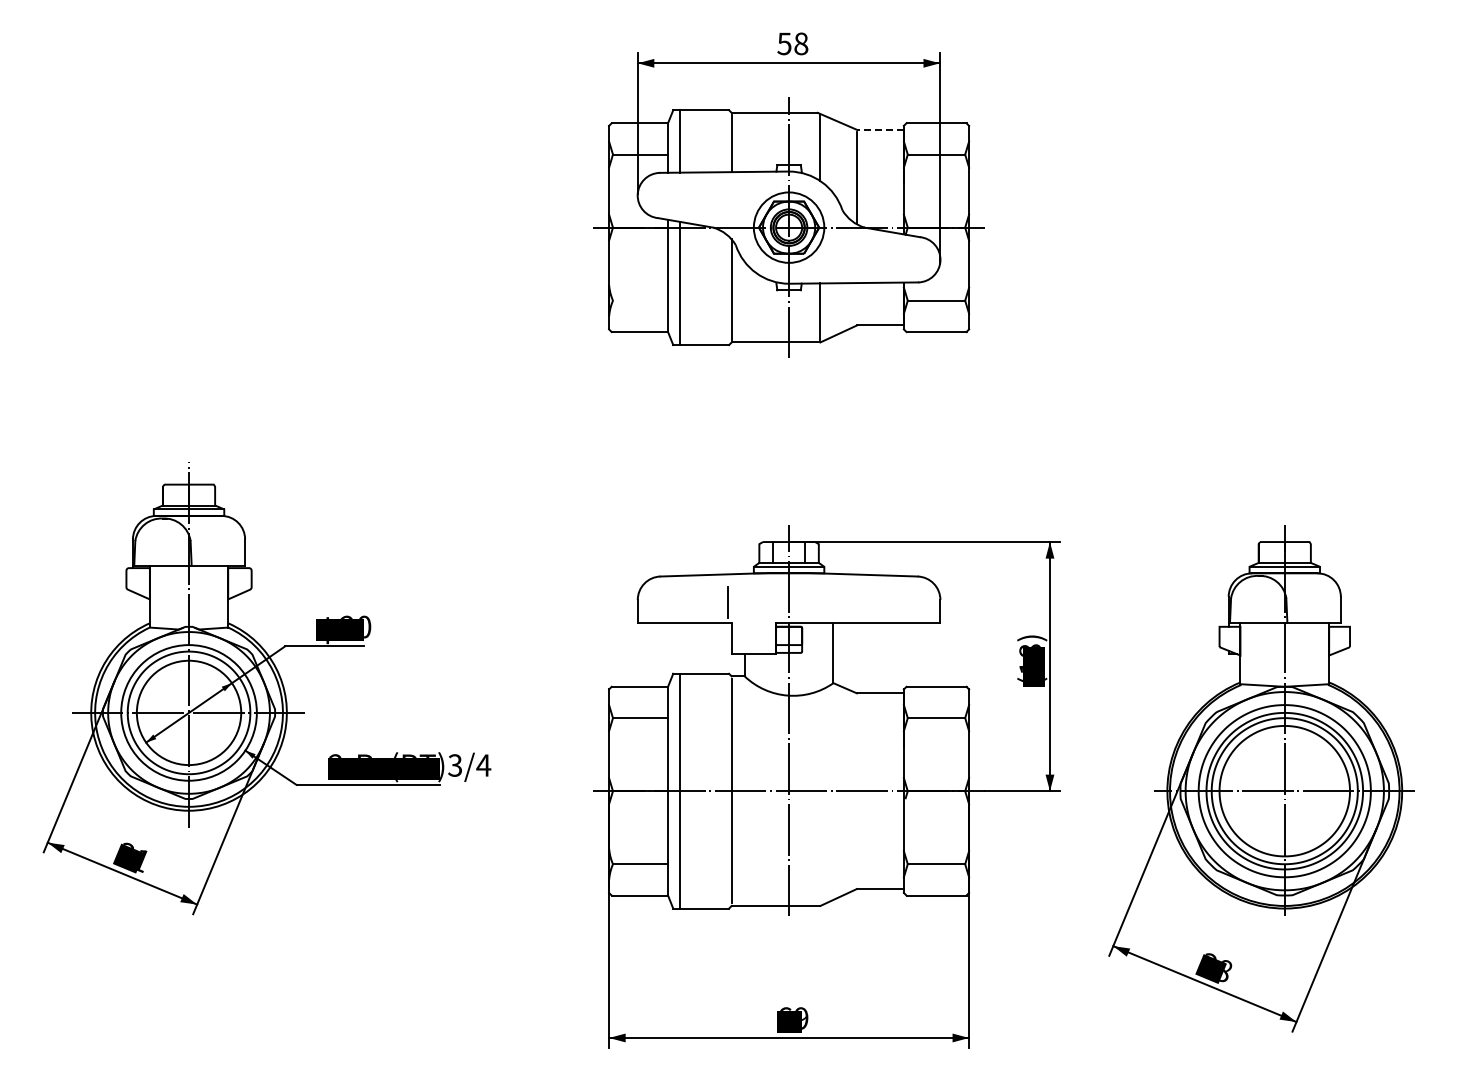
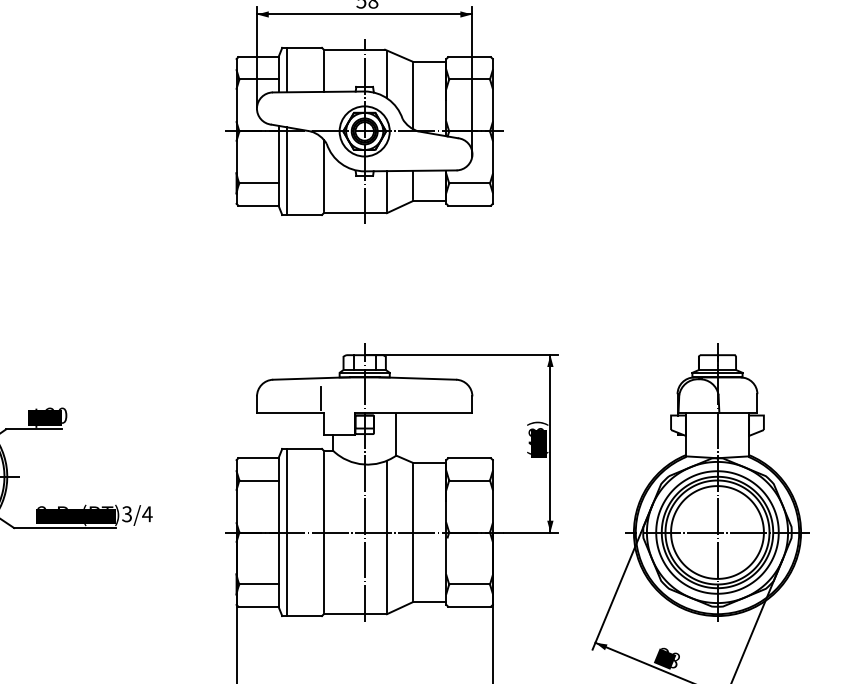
line: (879, 129) -> (429, 61), dashed -> solid
line: (640, 300) -> (258, 183), added
line: (856, 302) -> (412, 184), added
text: (1020, 667) -> (529, 444), (18) -> (48)
line: (856, 790) -> (412, 532), added
line: (820, 796) -> (387, 536), added

